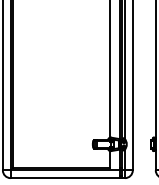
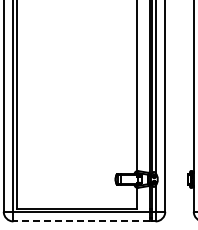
line: (65, 178) -> (81, 221), solid -> dashed

